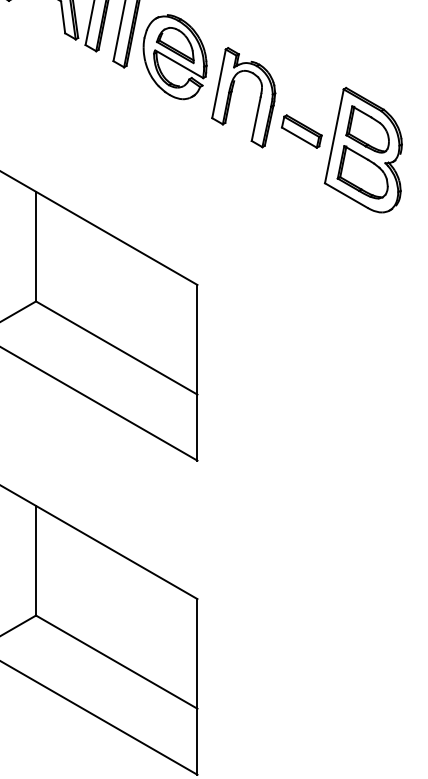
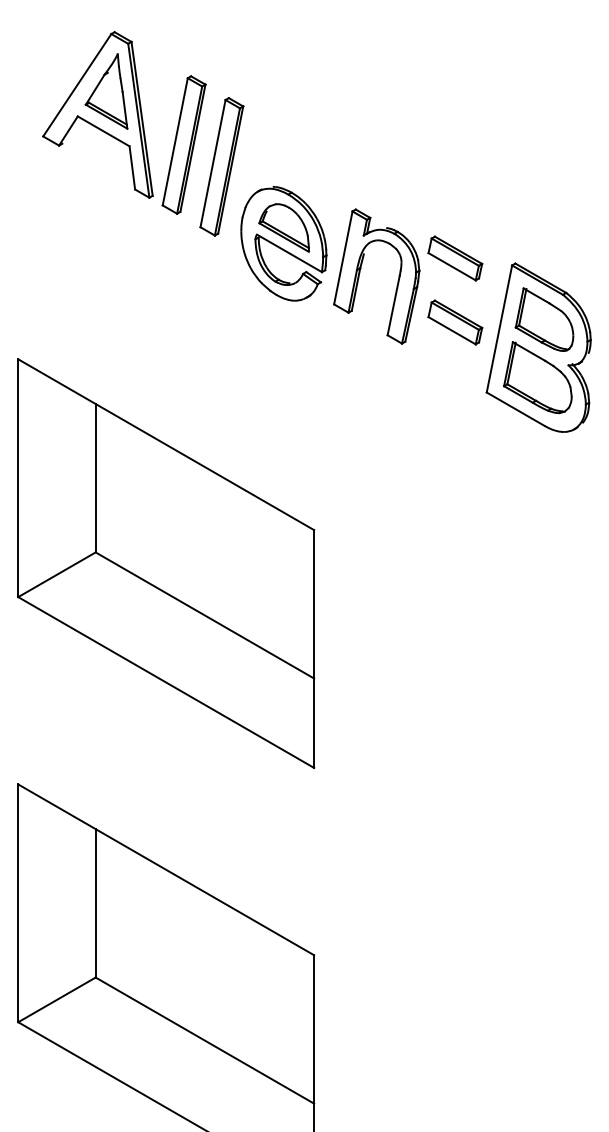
part: (174, 56) -> (283, 243), moved
part: (301, 84) -> (455, 258), added

